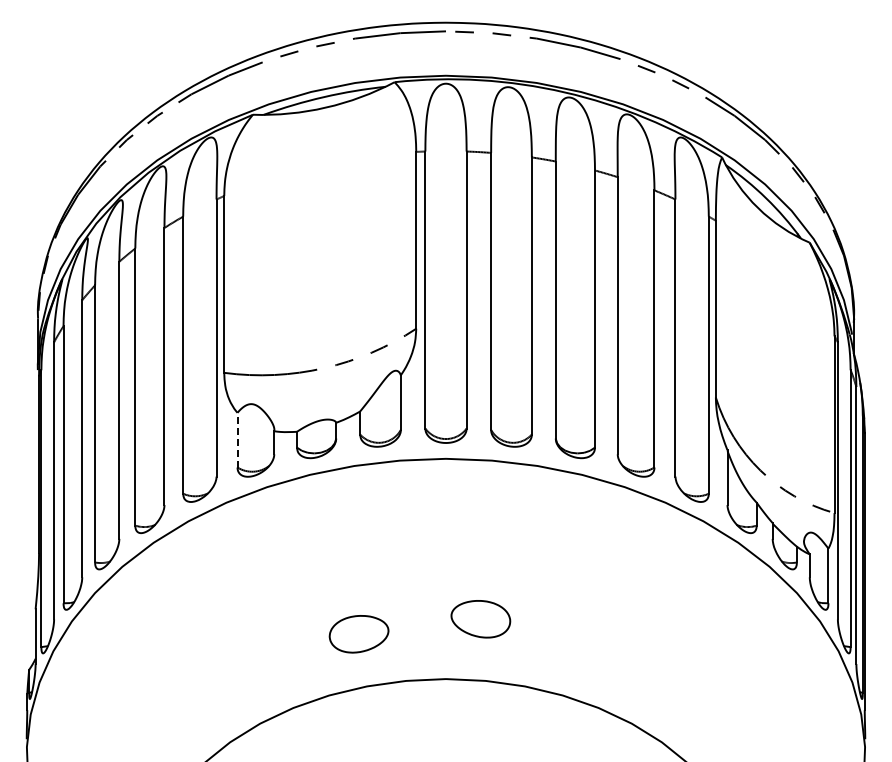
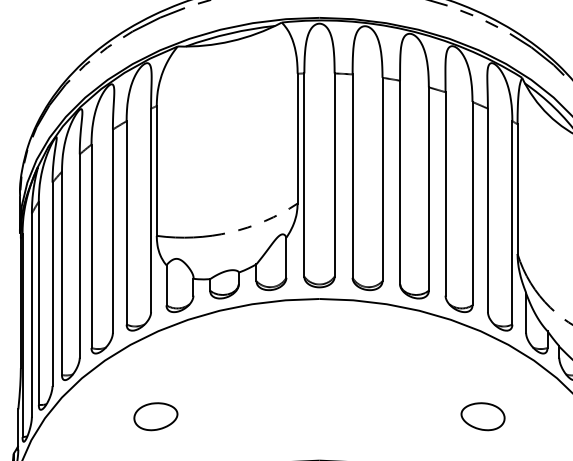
line: (237, 439) -> (166, 284), dashed -> solid
part: (480, 619) -> (482, 416), moved
part: (358, 634) -> (155, 416), moved

